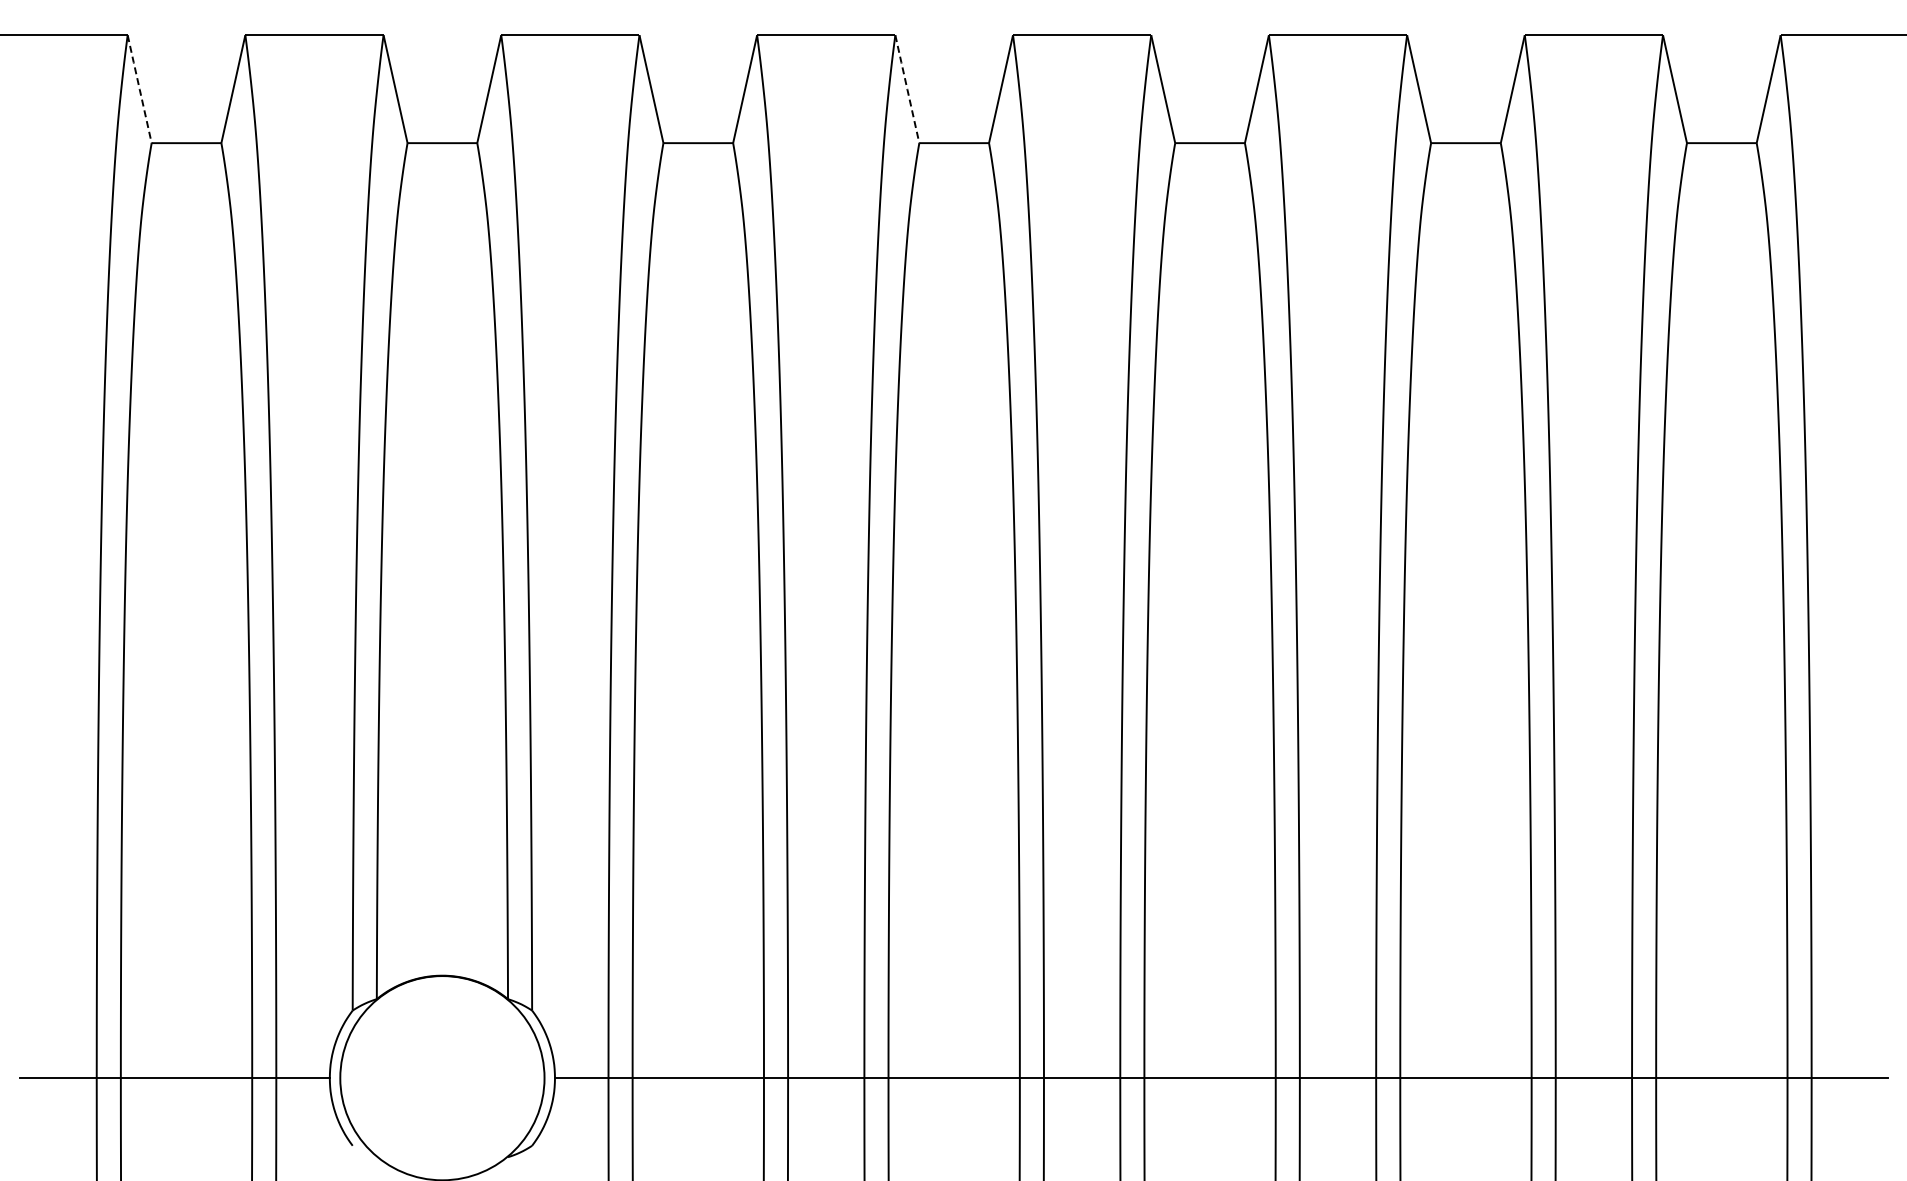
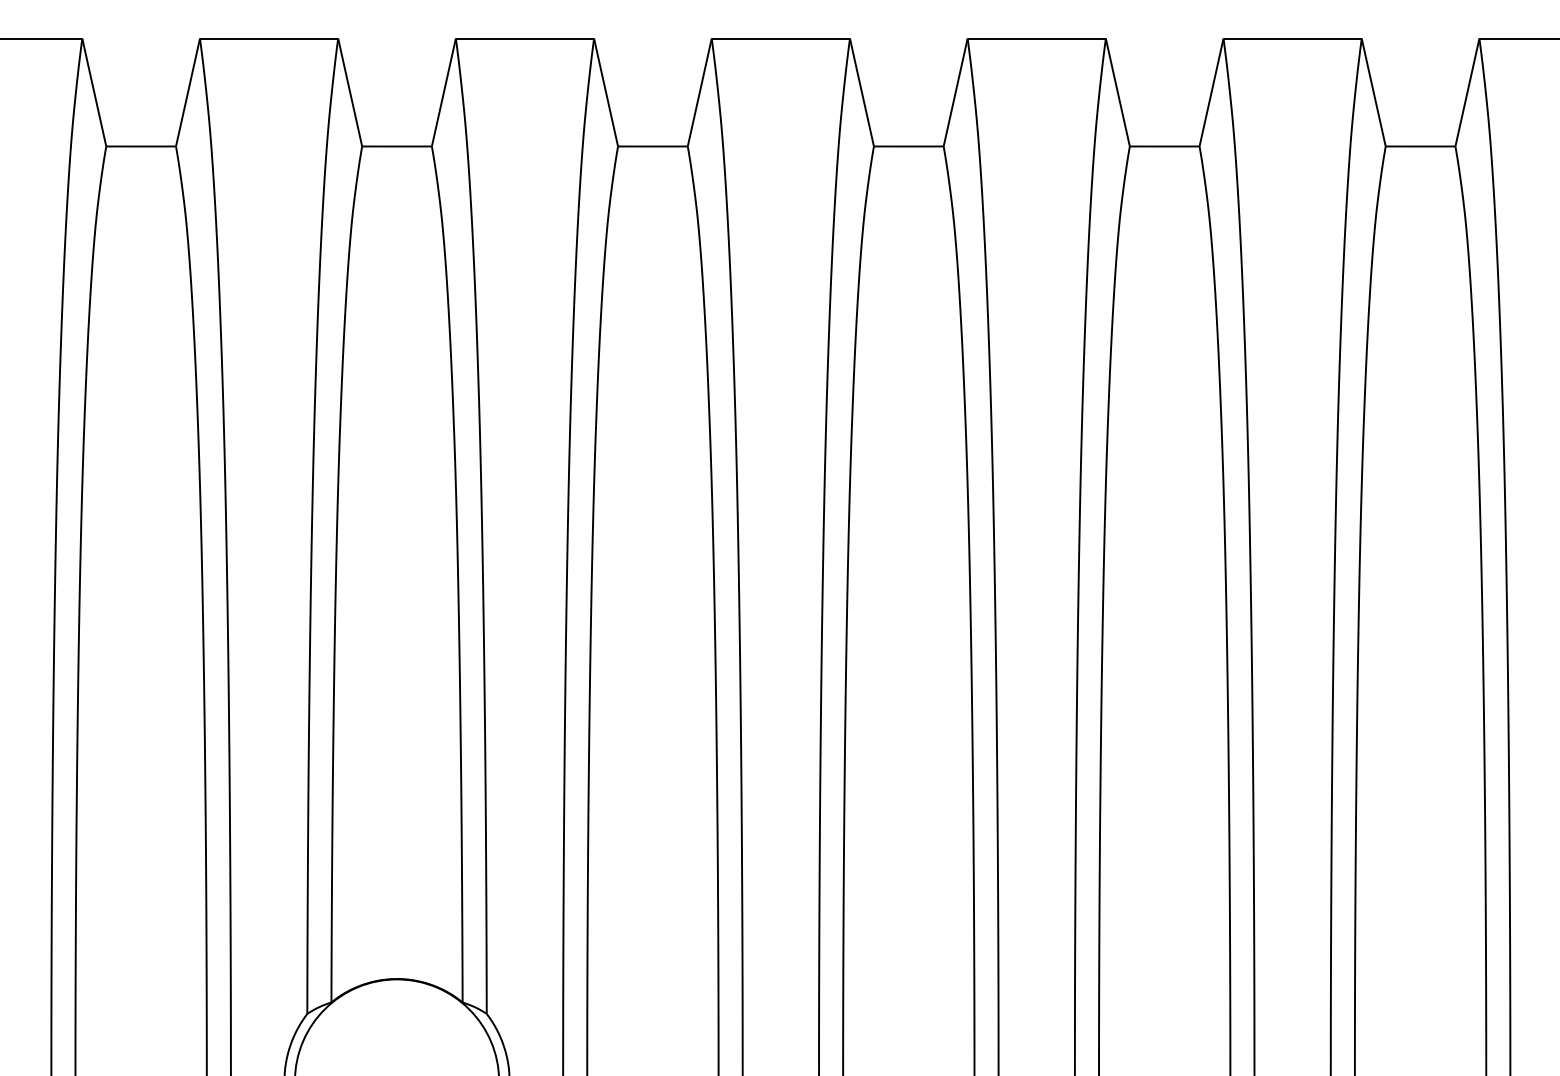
line: (139, 89) -> (94, 92), dashed -> solid
line: (907, 89) -> (862, 92), dashed -> solid

